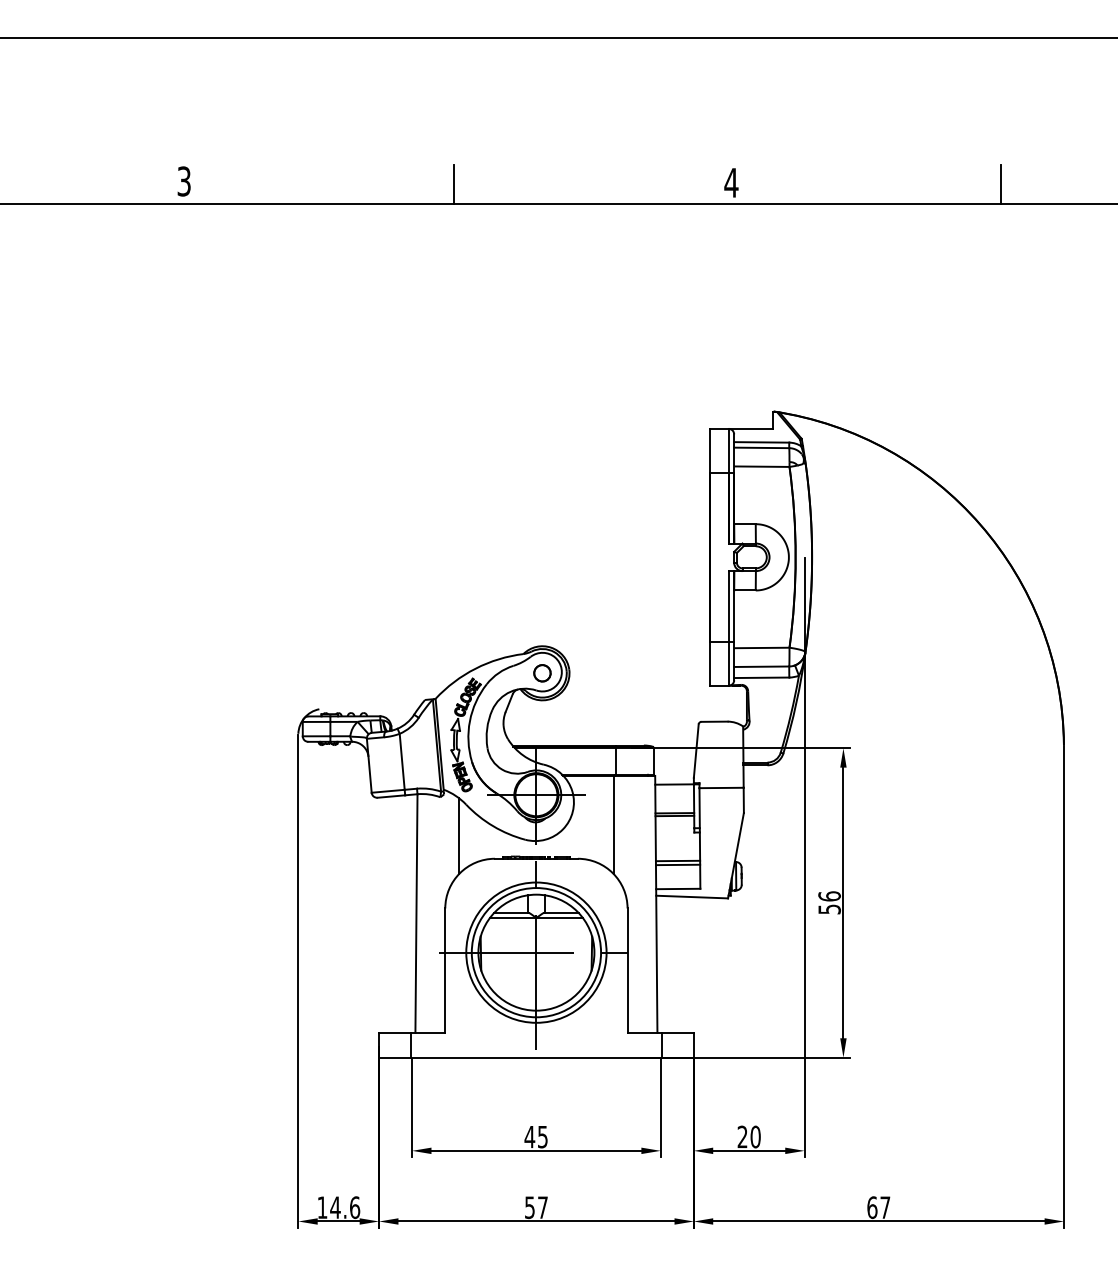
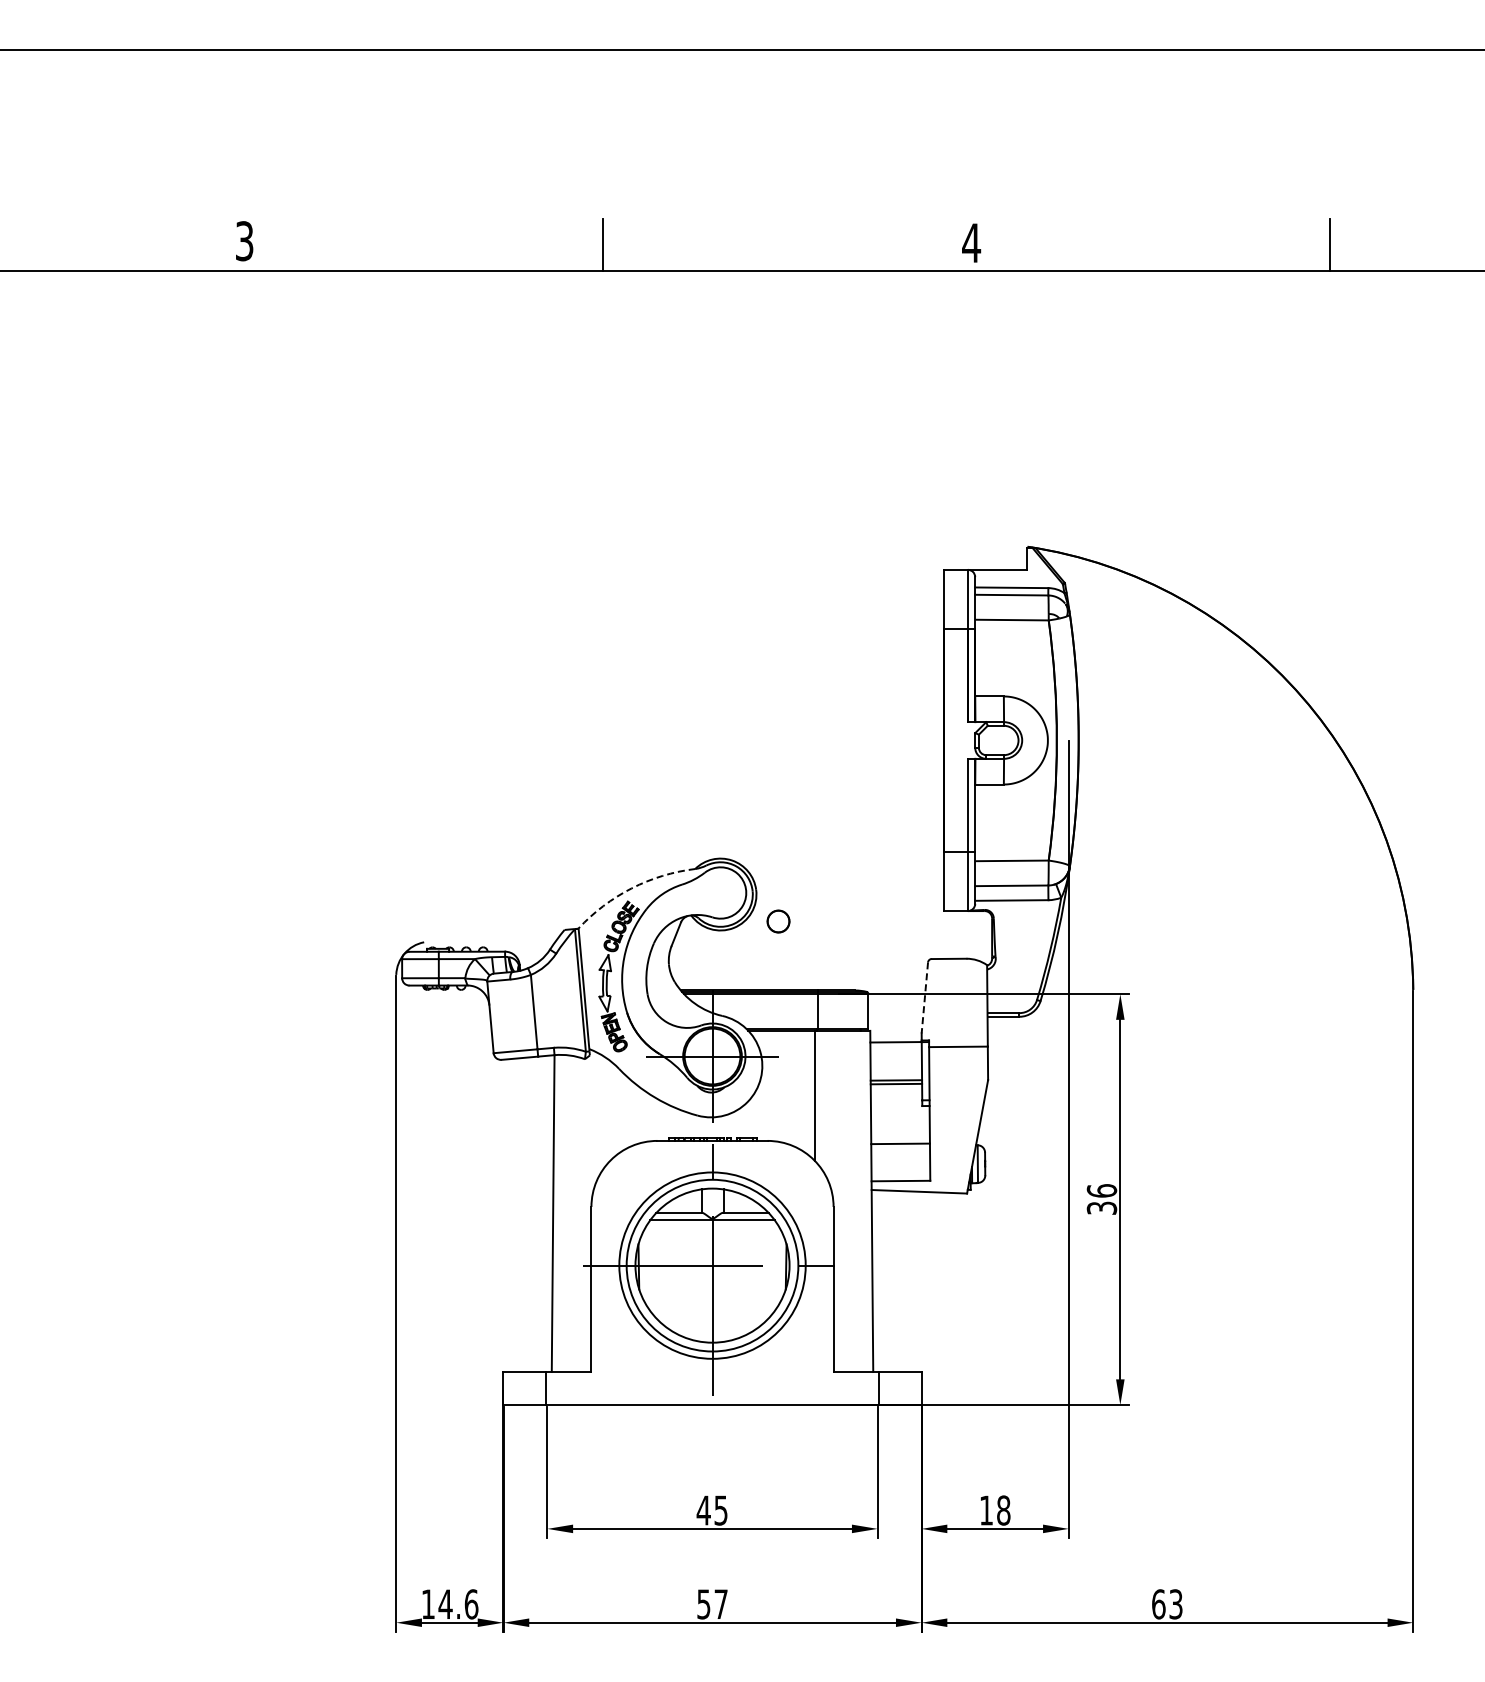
arc: (475, 668) -> (631, 888), solid -> dashed
part: (542, 673) -> (778, 921), moved
line: (696, 750) -> (924, 997), solid -> dashed
line: (458, 835) -> (609, 1110), removed
line: (677, 864) -> (900, 1148), removed
text: (829, 908) -> (1101, 1207), 56 -> 36
text: (748, 1136) -> (994, 1510), 20 -> 18
text: (884, 1207) -> (1175, 1604), 67 -> 63

